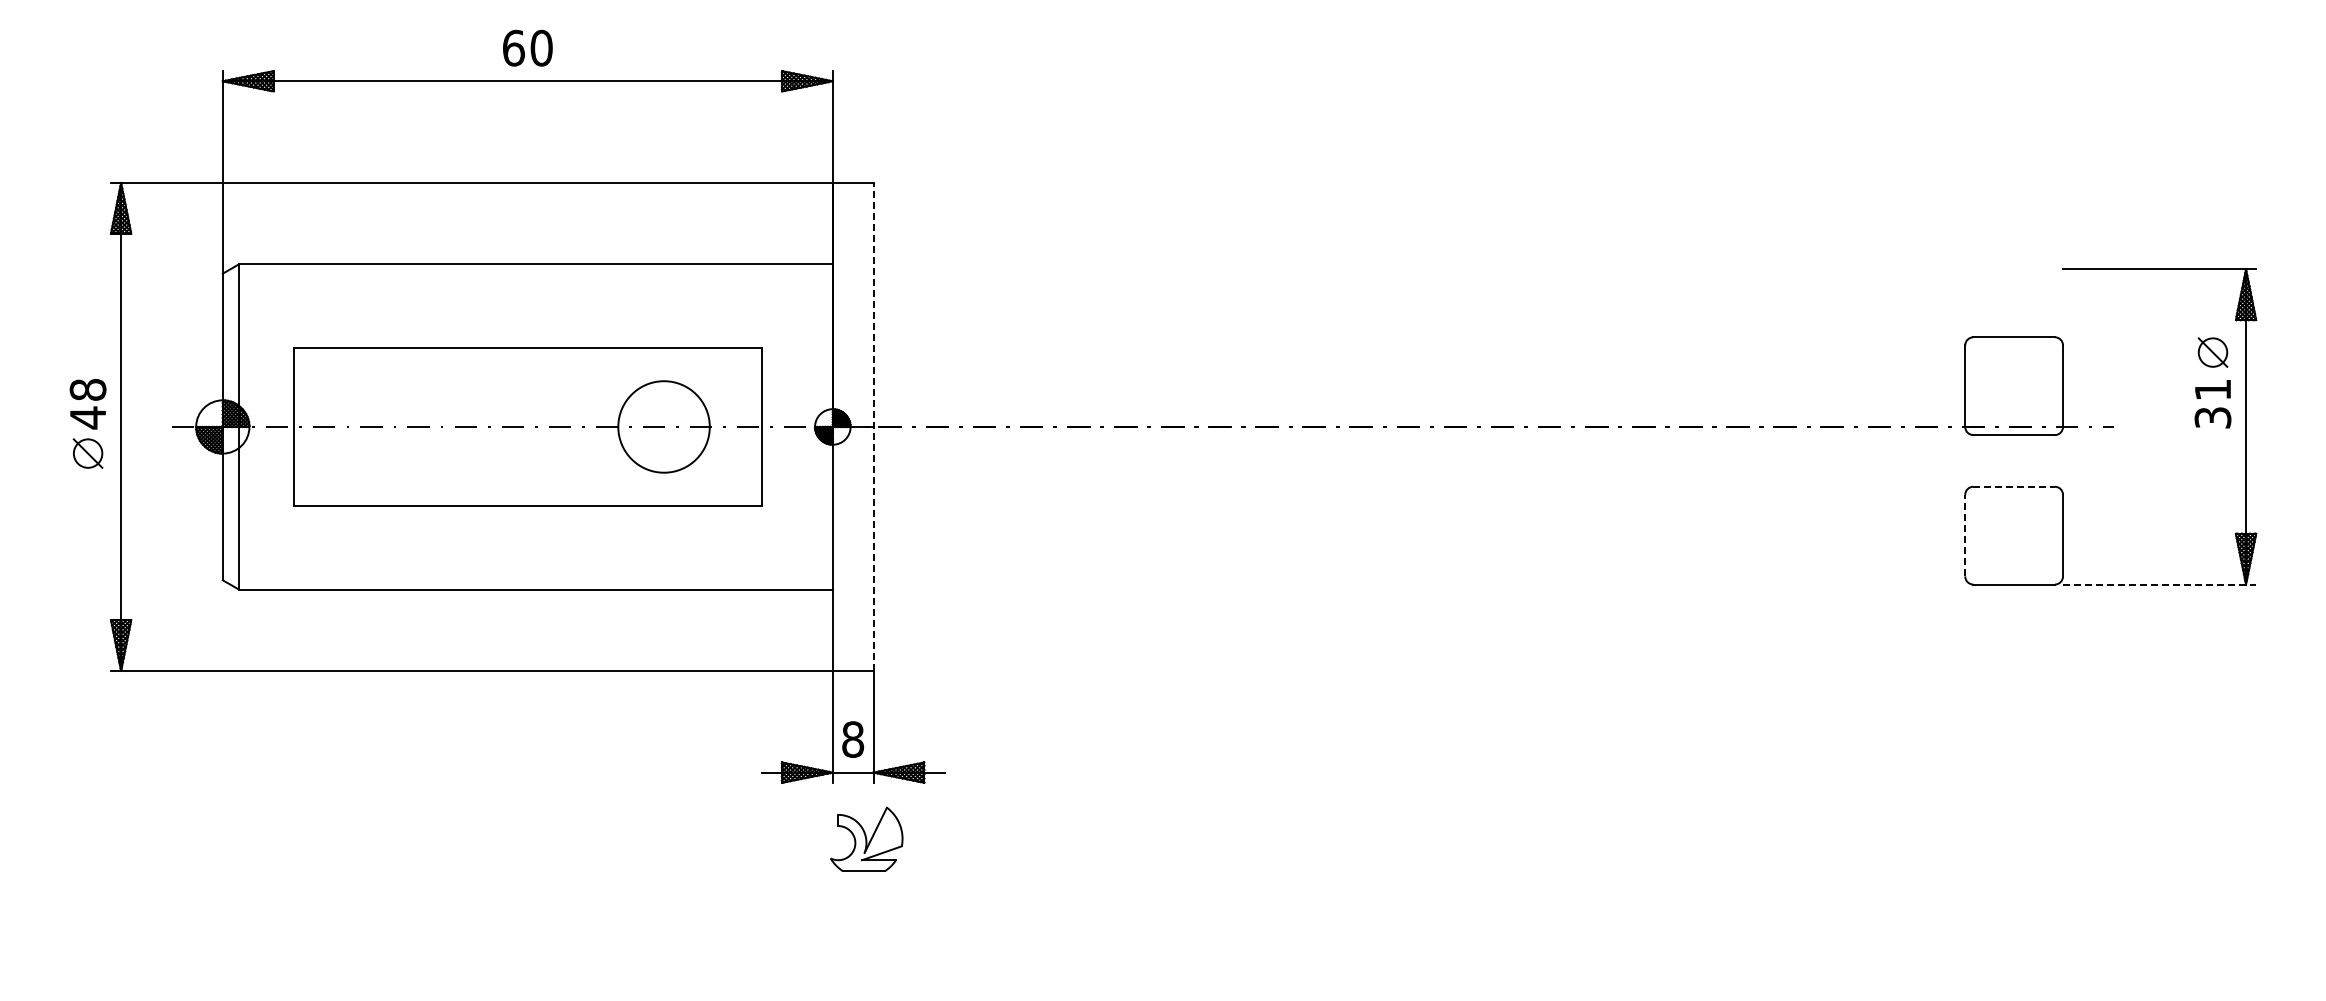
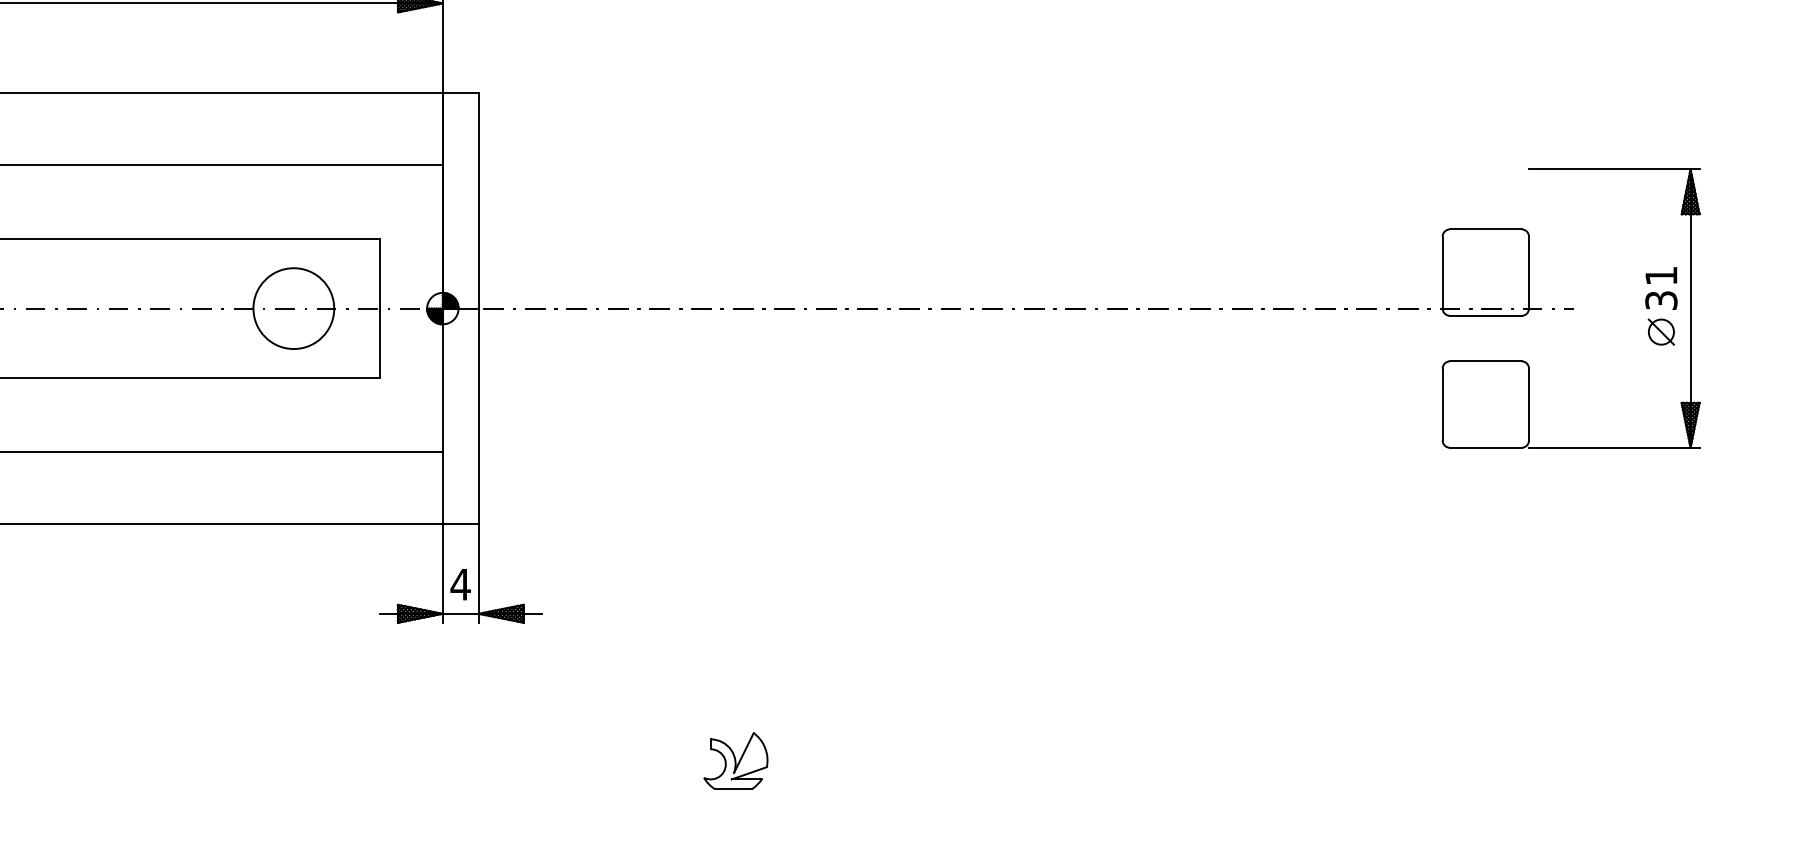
part: (2212, 352) -> (1660, 332), moved
line: (873, 426) -> (478, 308), dashed -> solid
line: (2014, 486) -> (1486, 361), dashed -> solid
line: (1965, 535) -> (1442, 404), dashed -> solid
line: (2159, 584) -> (1614, 447), dashed -> solid
text: (852, 739) -> (460, 584), 8 -> 4
part: (866, 838) -> (735, 760), moved

